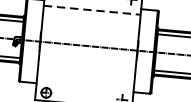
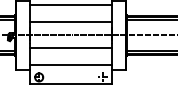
line: (91, 10) -> (70, 5), dashed -> solid
line: (89, 30) -> (70, 22), added
line: (86, 61) -> (70, 48), added
line: (85, 82) -> (70, 65), added

